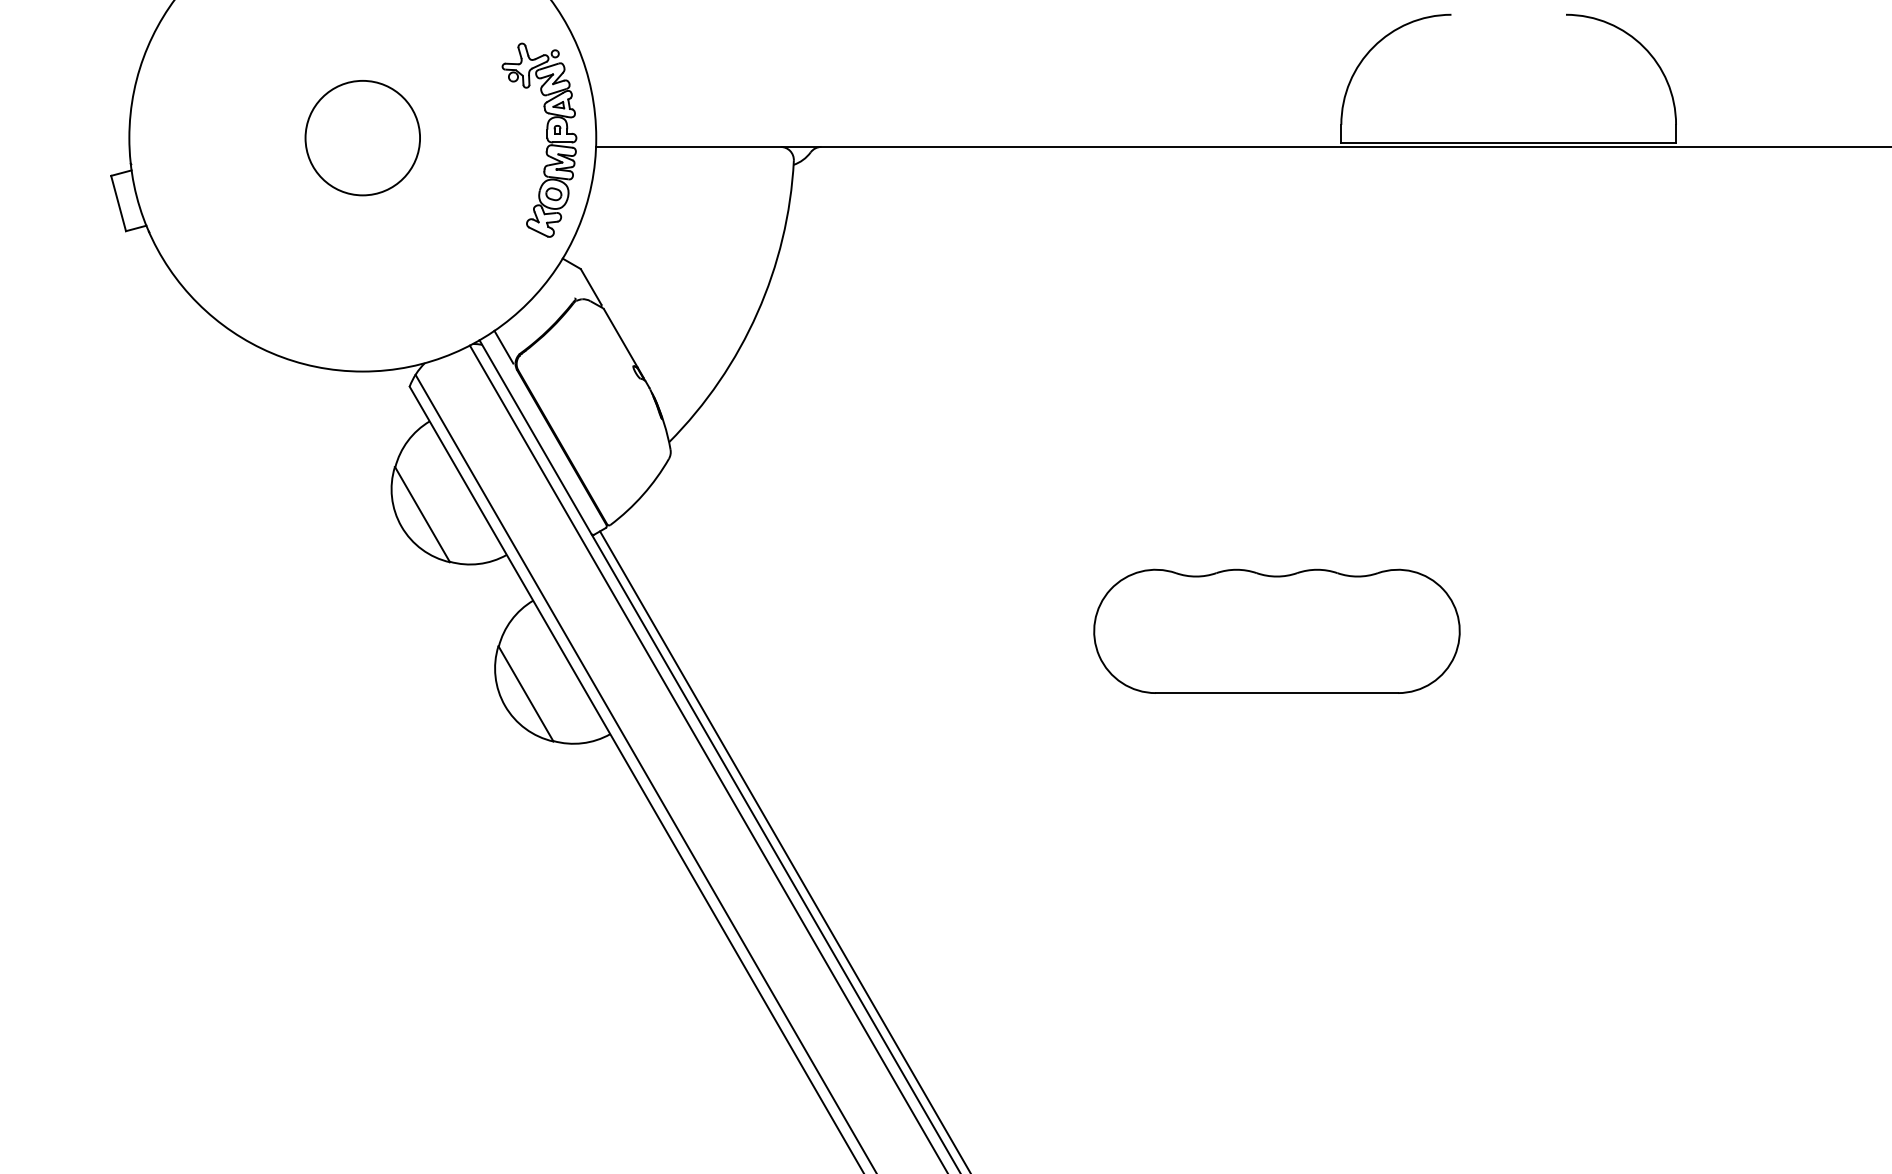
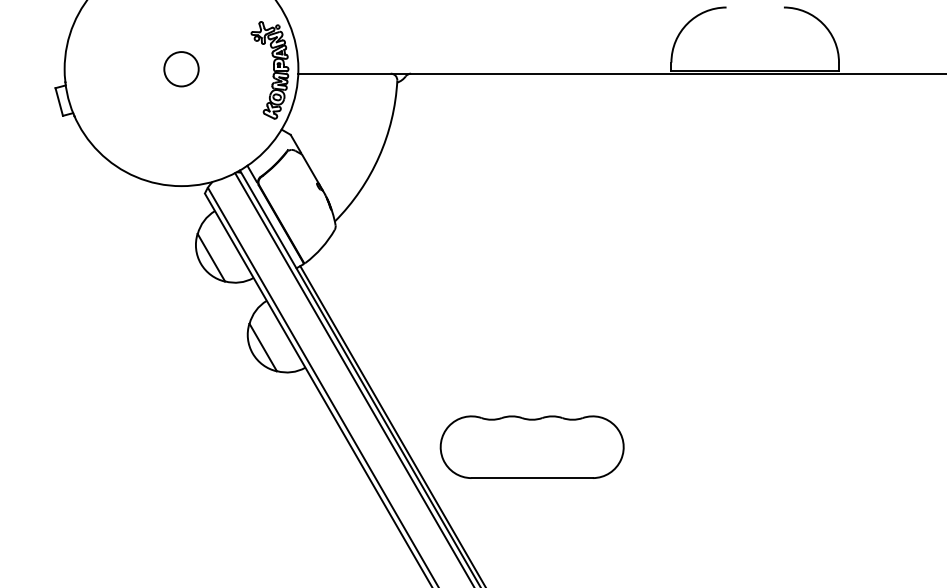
circle: (362, 136) -> (181, 68), size x0.6
part: (1275, 629) -> (531, 446), moved

